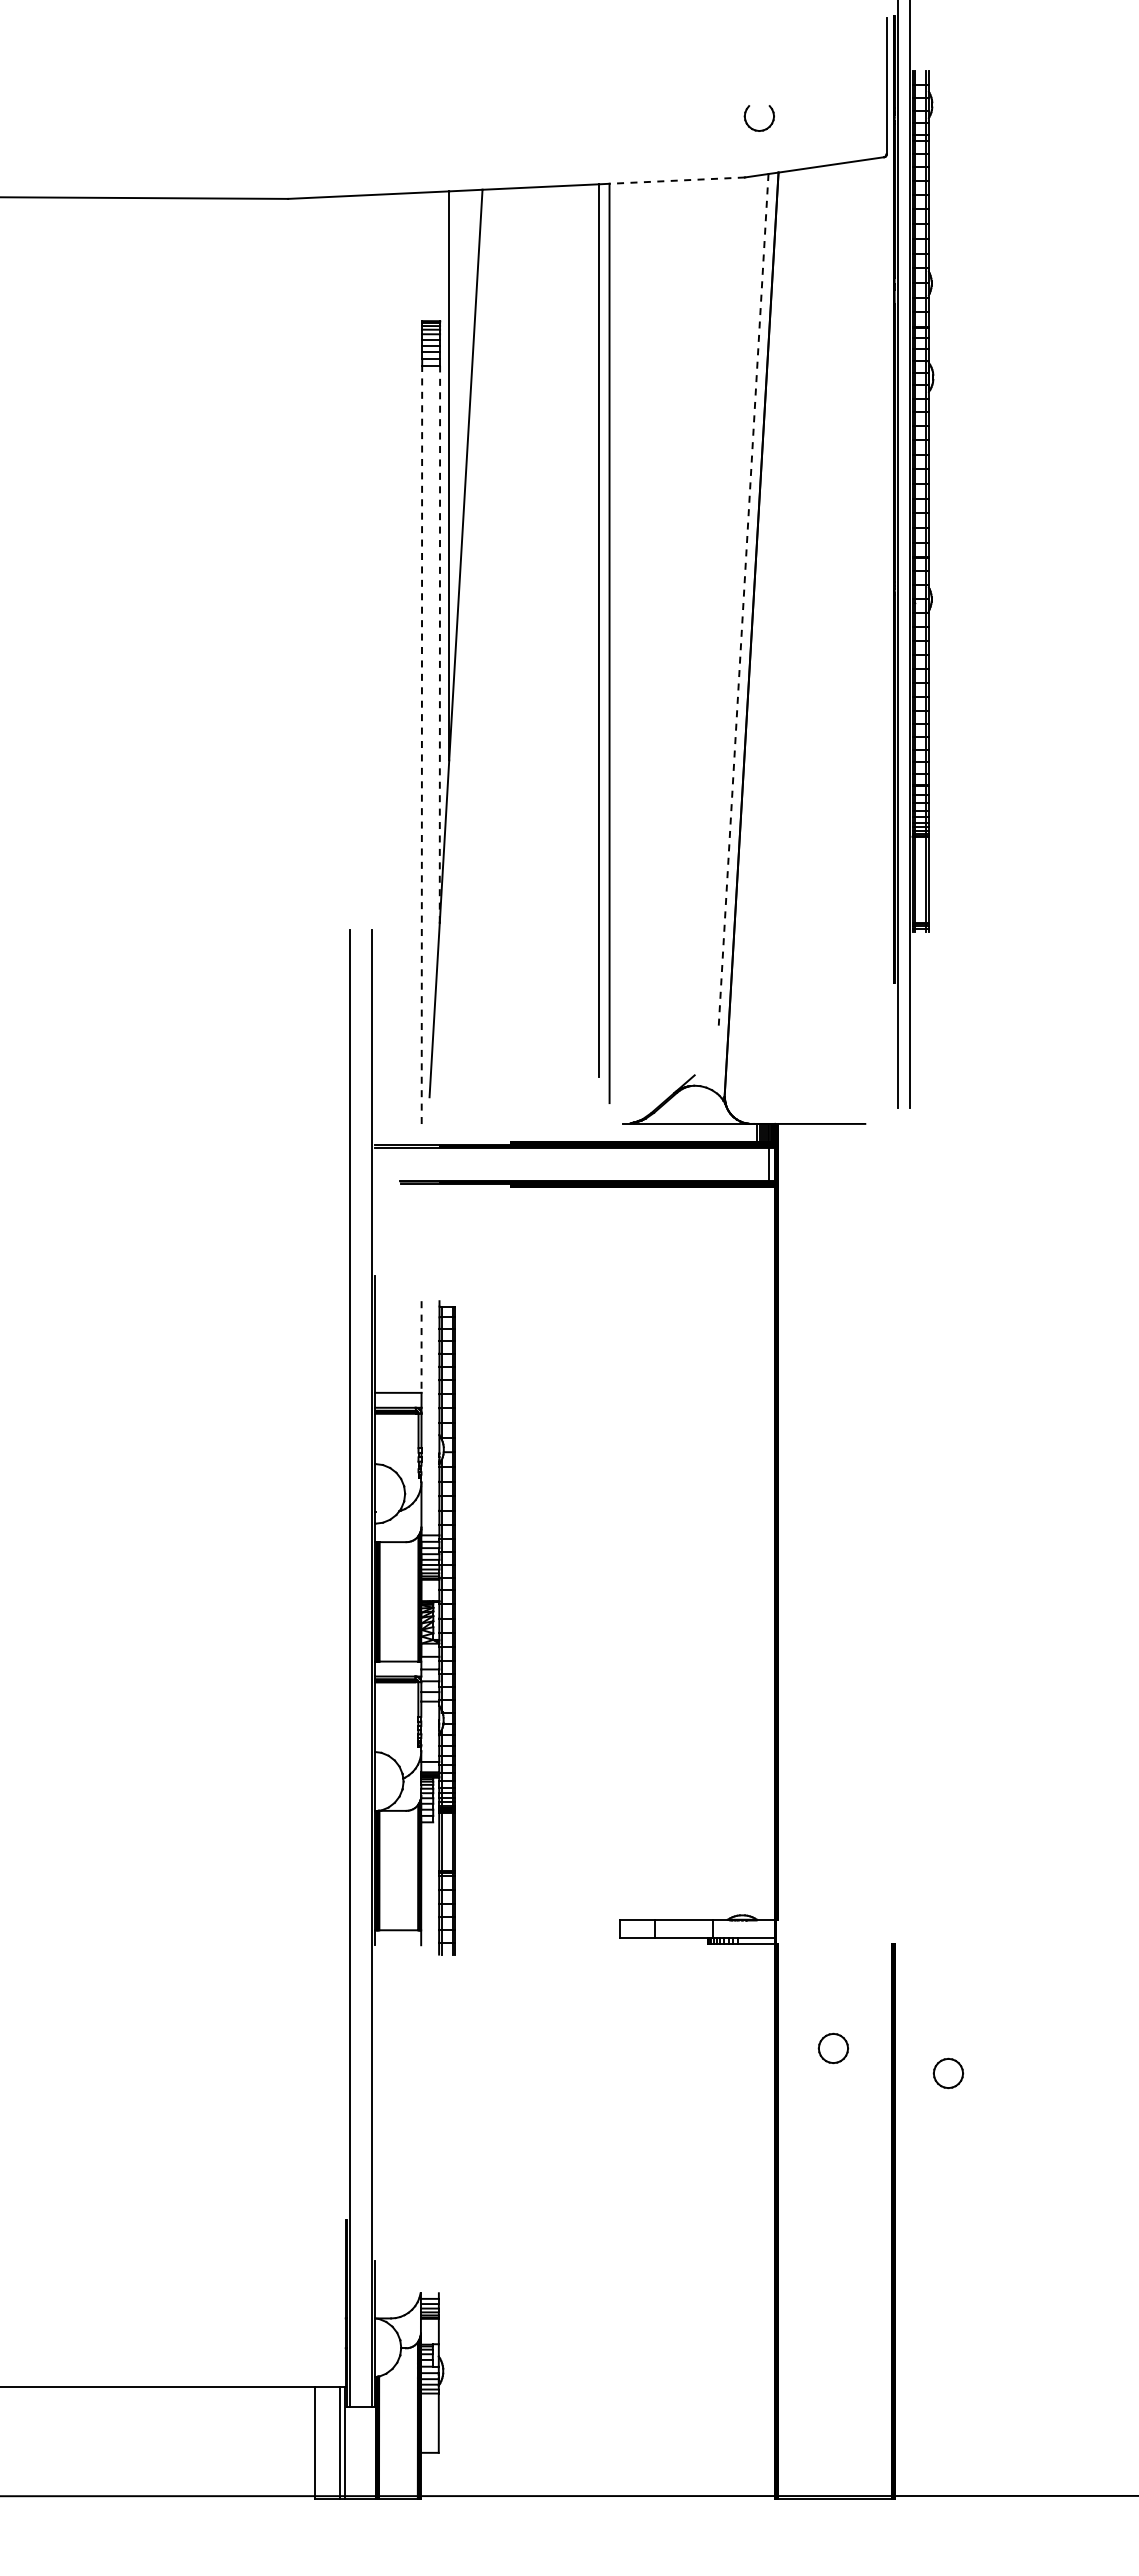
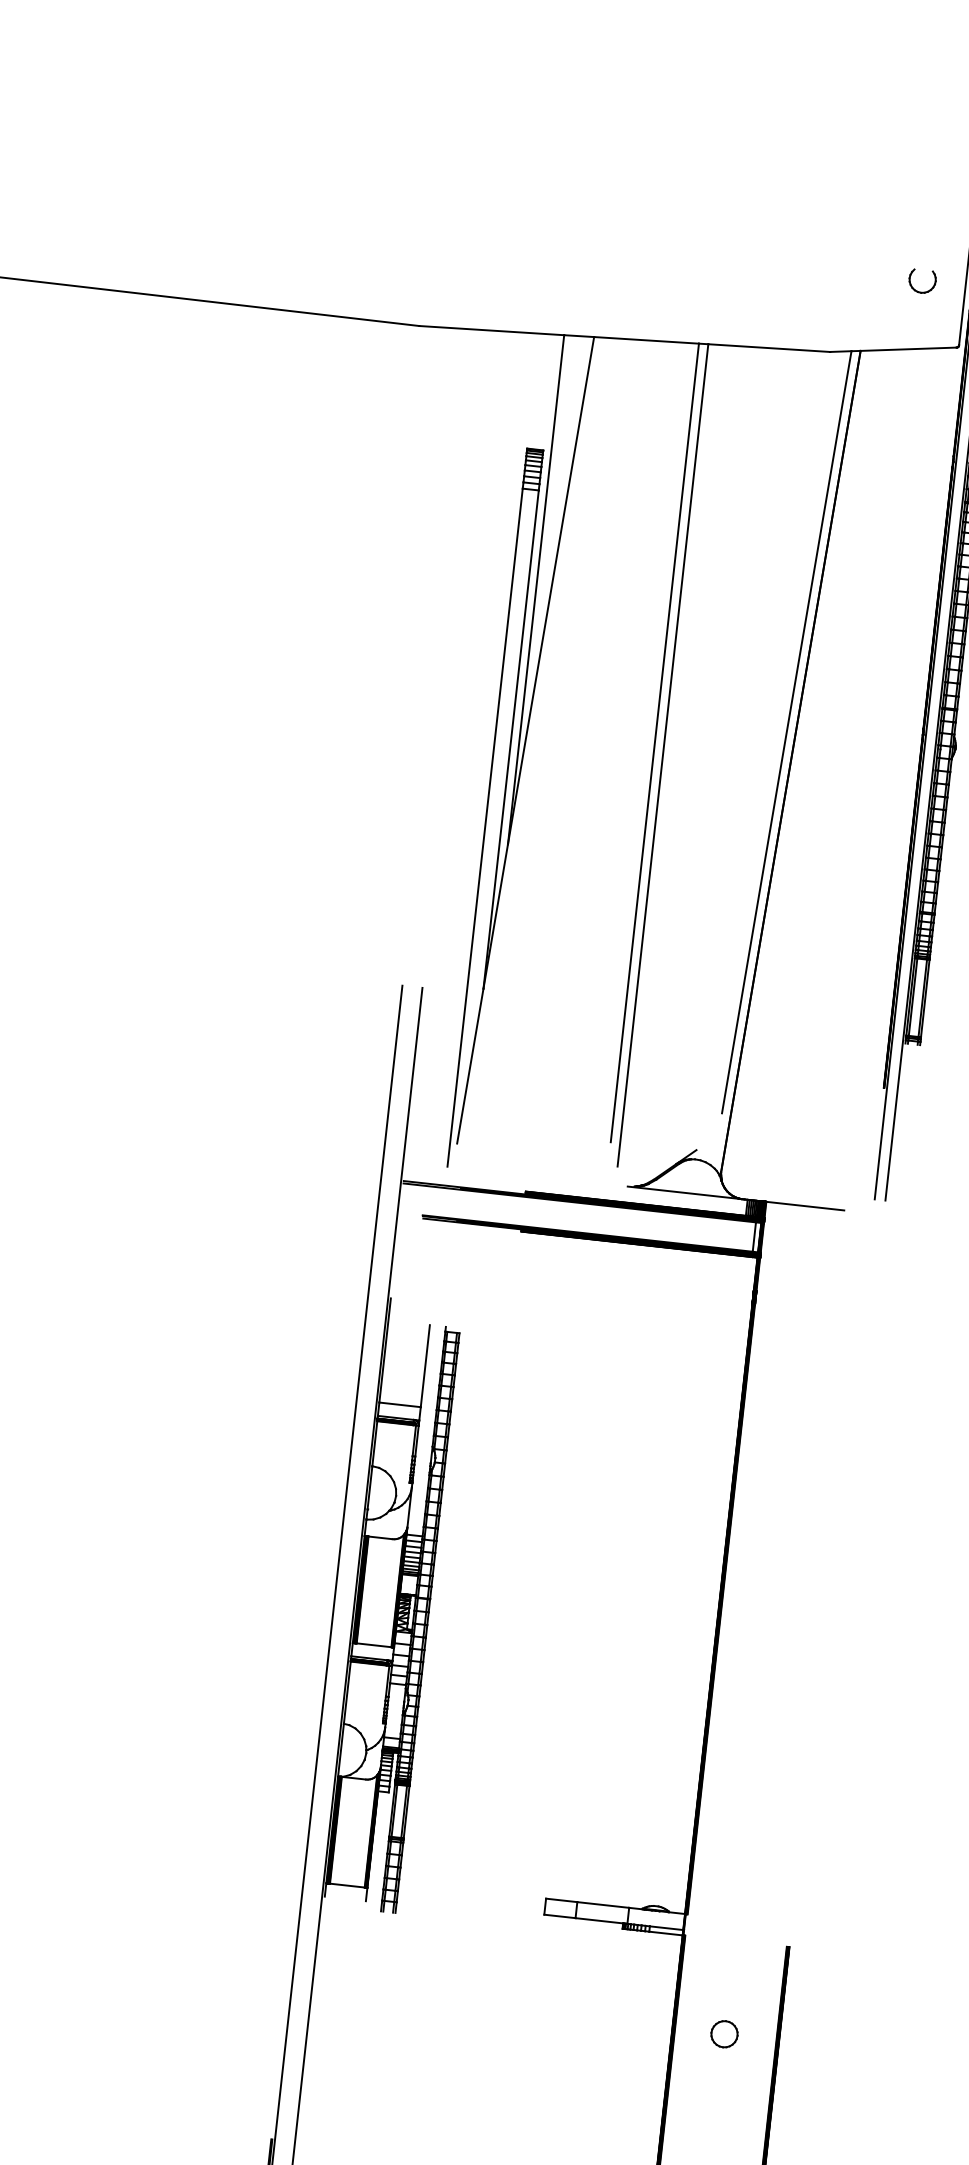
part: (757, 129) -> (919, 291), moved
line: (677, 180) -> (769, 348), dashed -> solid
line: (743, 602) -> (786, 731), dashed -> solid
line: (439, 644) -> (510, 739), dashed -> solid
line: (421, 744) -> (484, 827), dashed -> solid
line: (421, 1347) -> (425, 1366), dashed -> solid
part: (948, 2073) -> (824, 2067), removed

